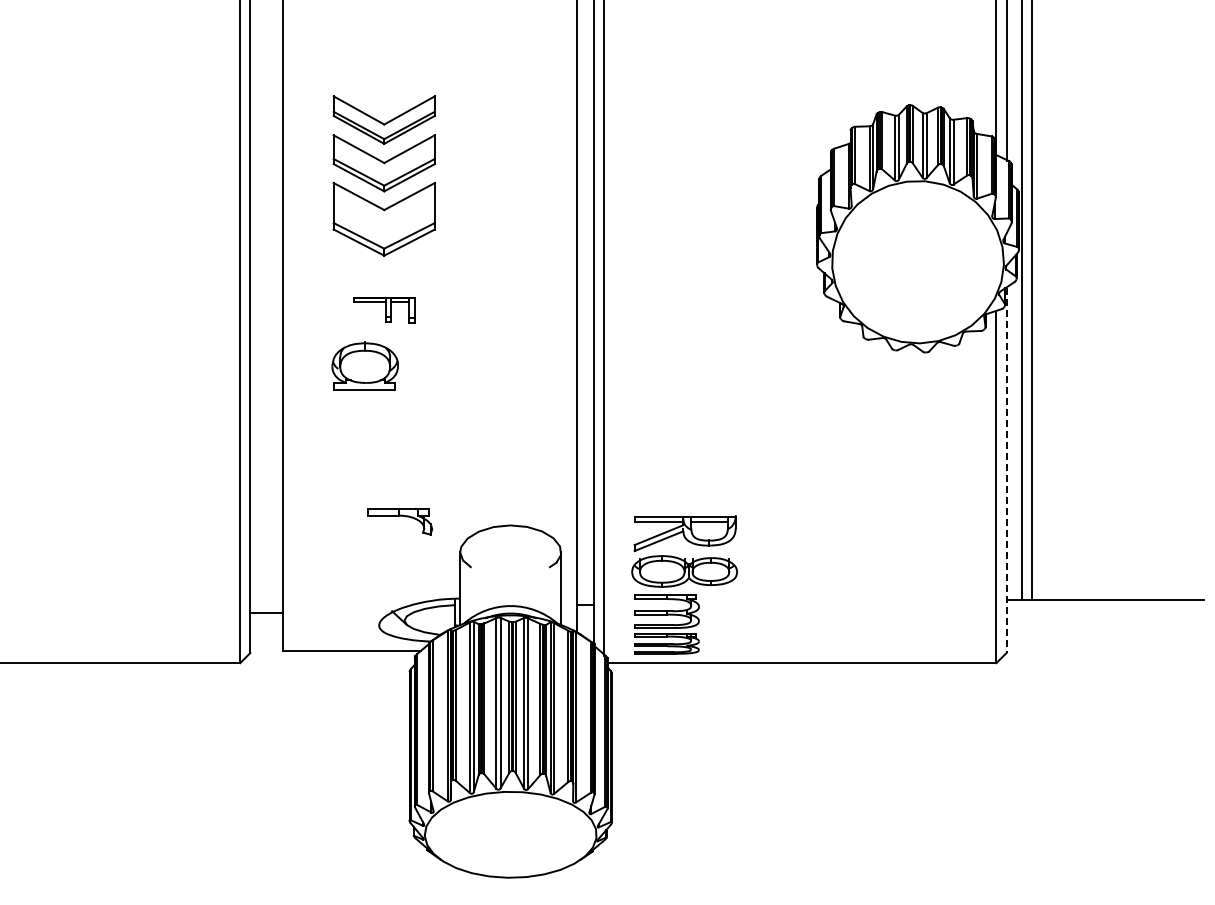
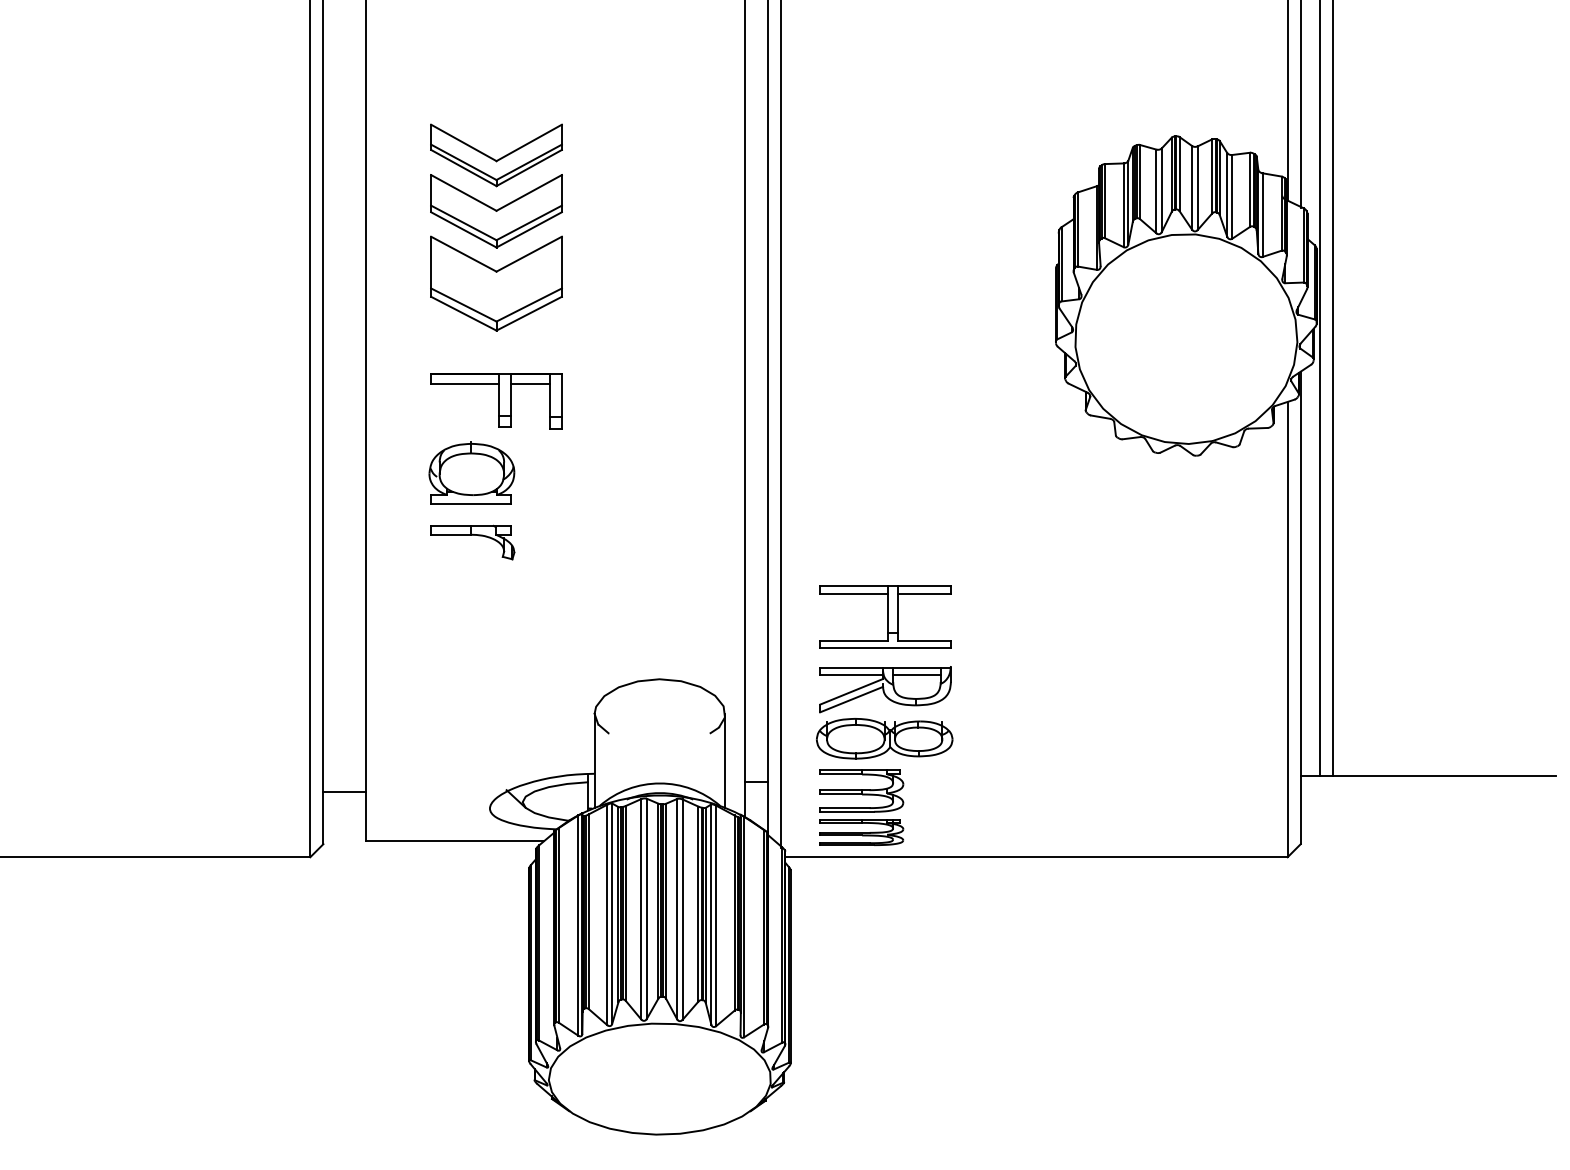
part: (384, 309) -> (496, 400), size x1.67
line: (1006, 470) -> (1300, 608), dashed -> solid
part: (685, 476) -> (885, 616), added
part: (400, 521) -> (473, 542), moved

